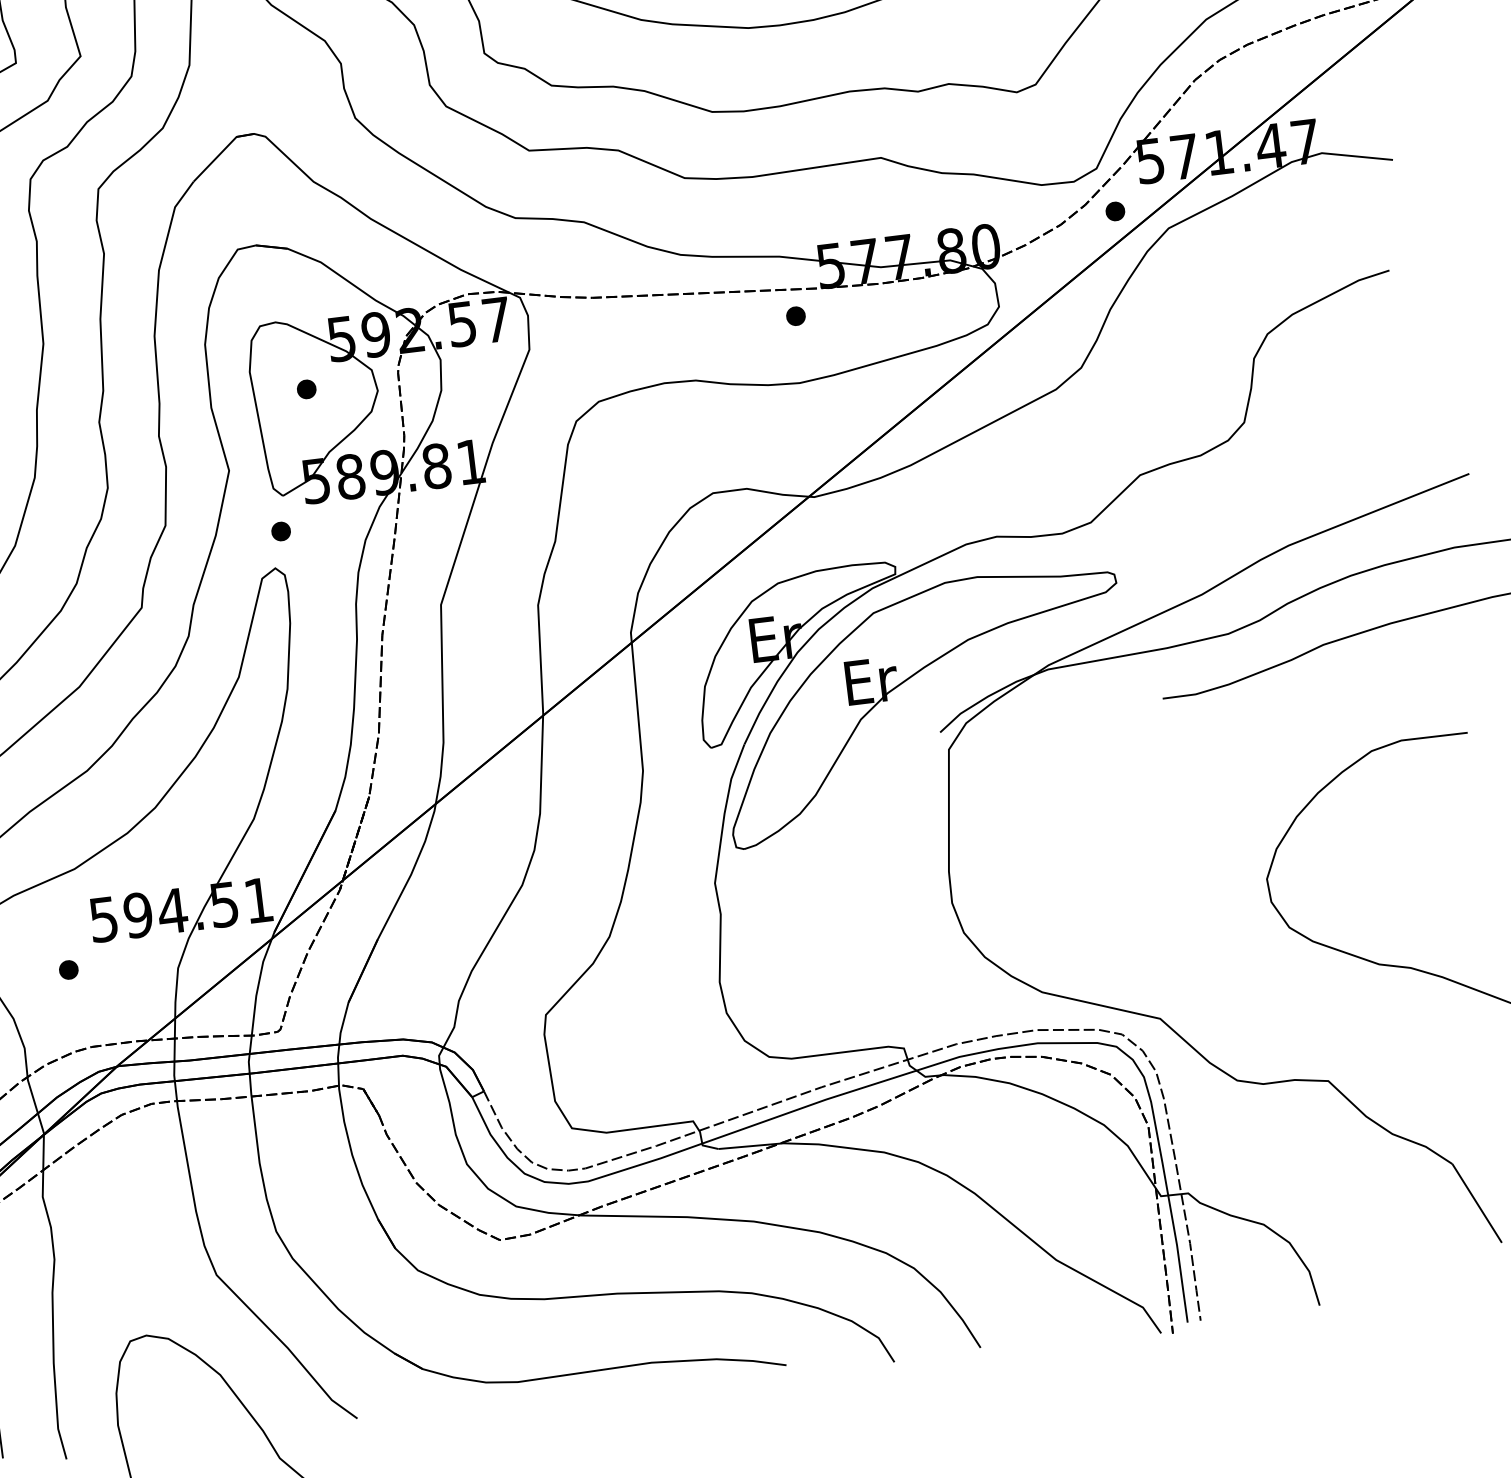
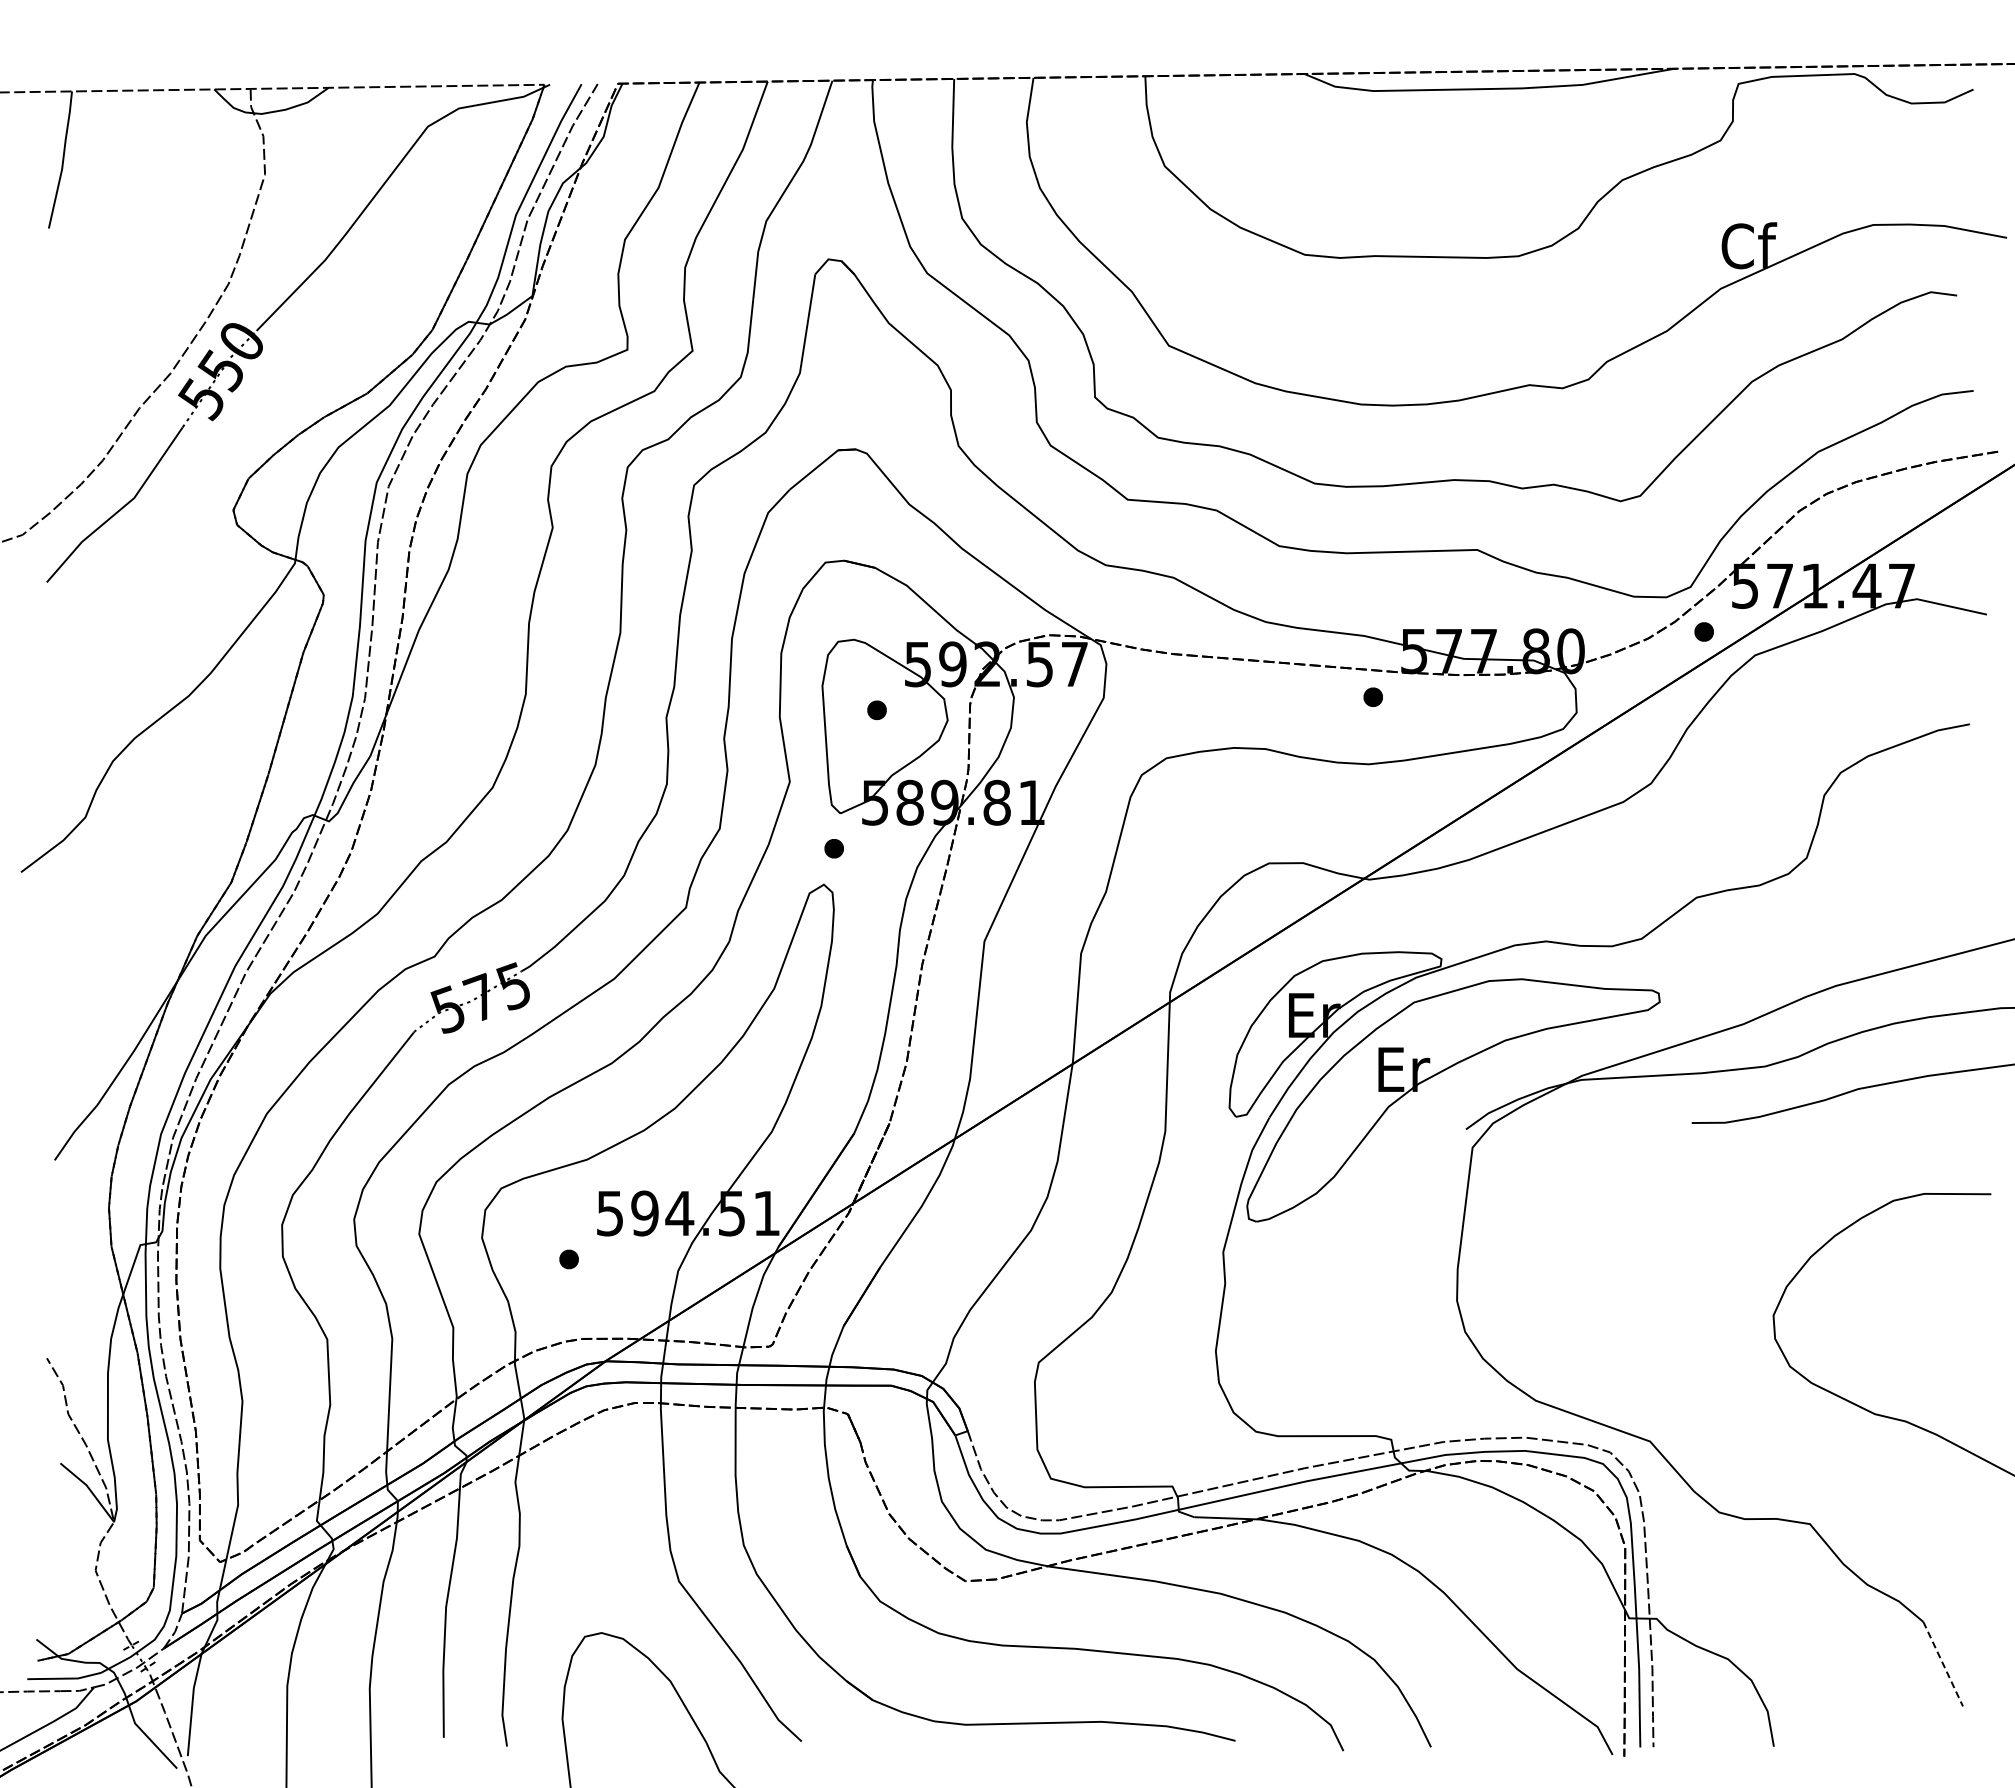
line: (1477, 1203) -> (1943, 1664), solid -> dashed

